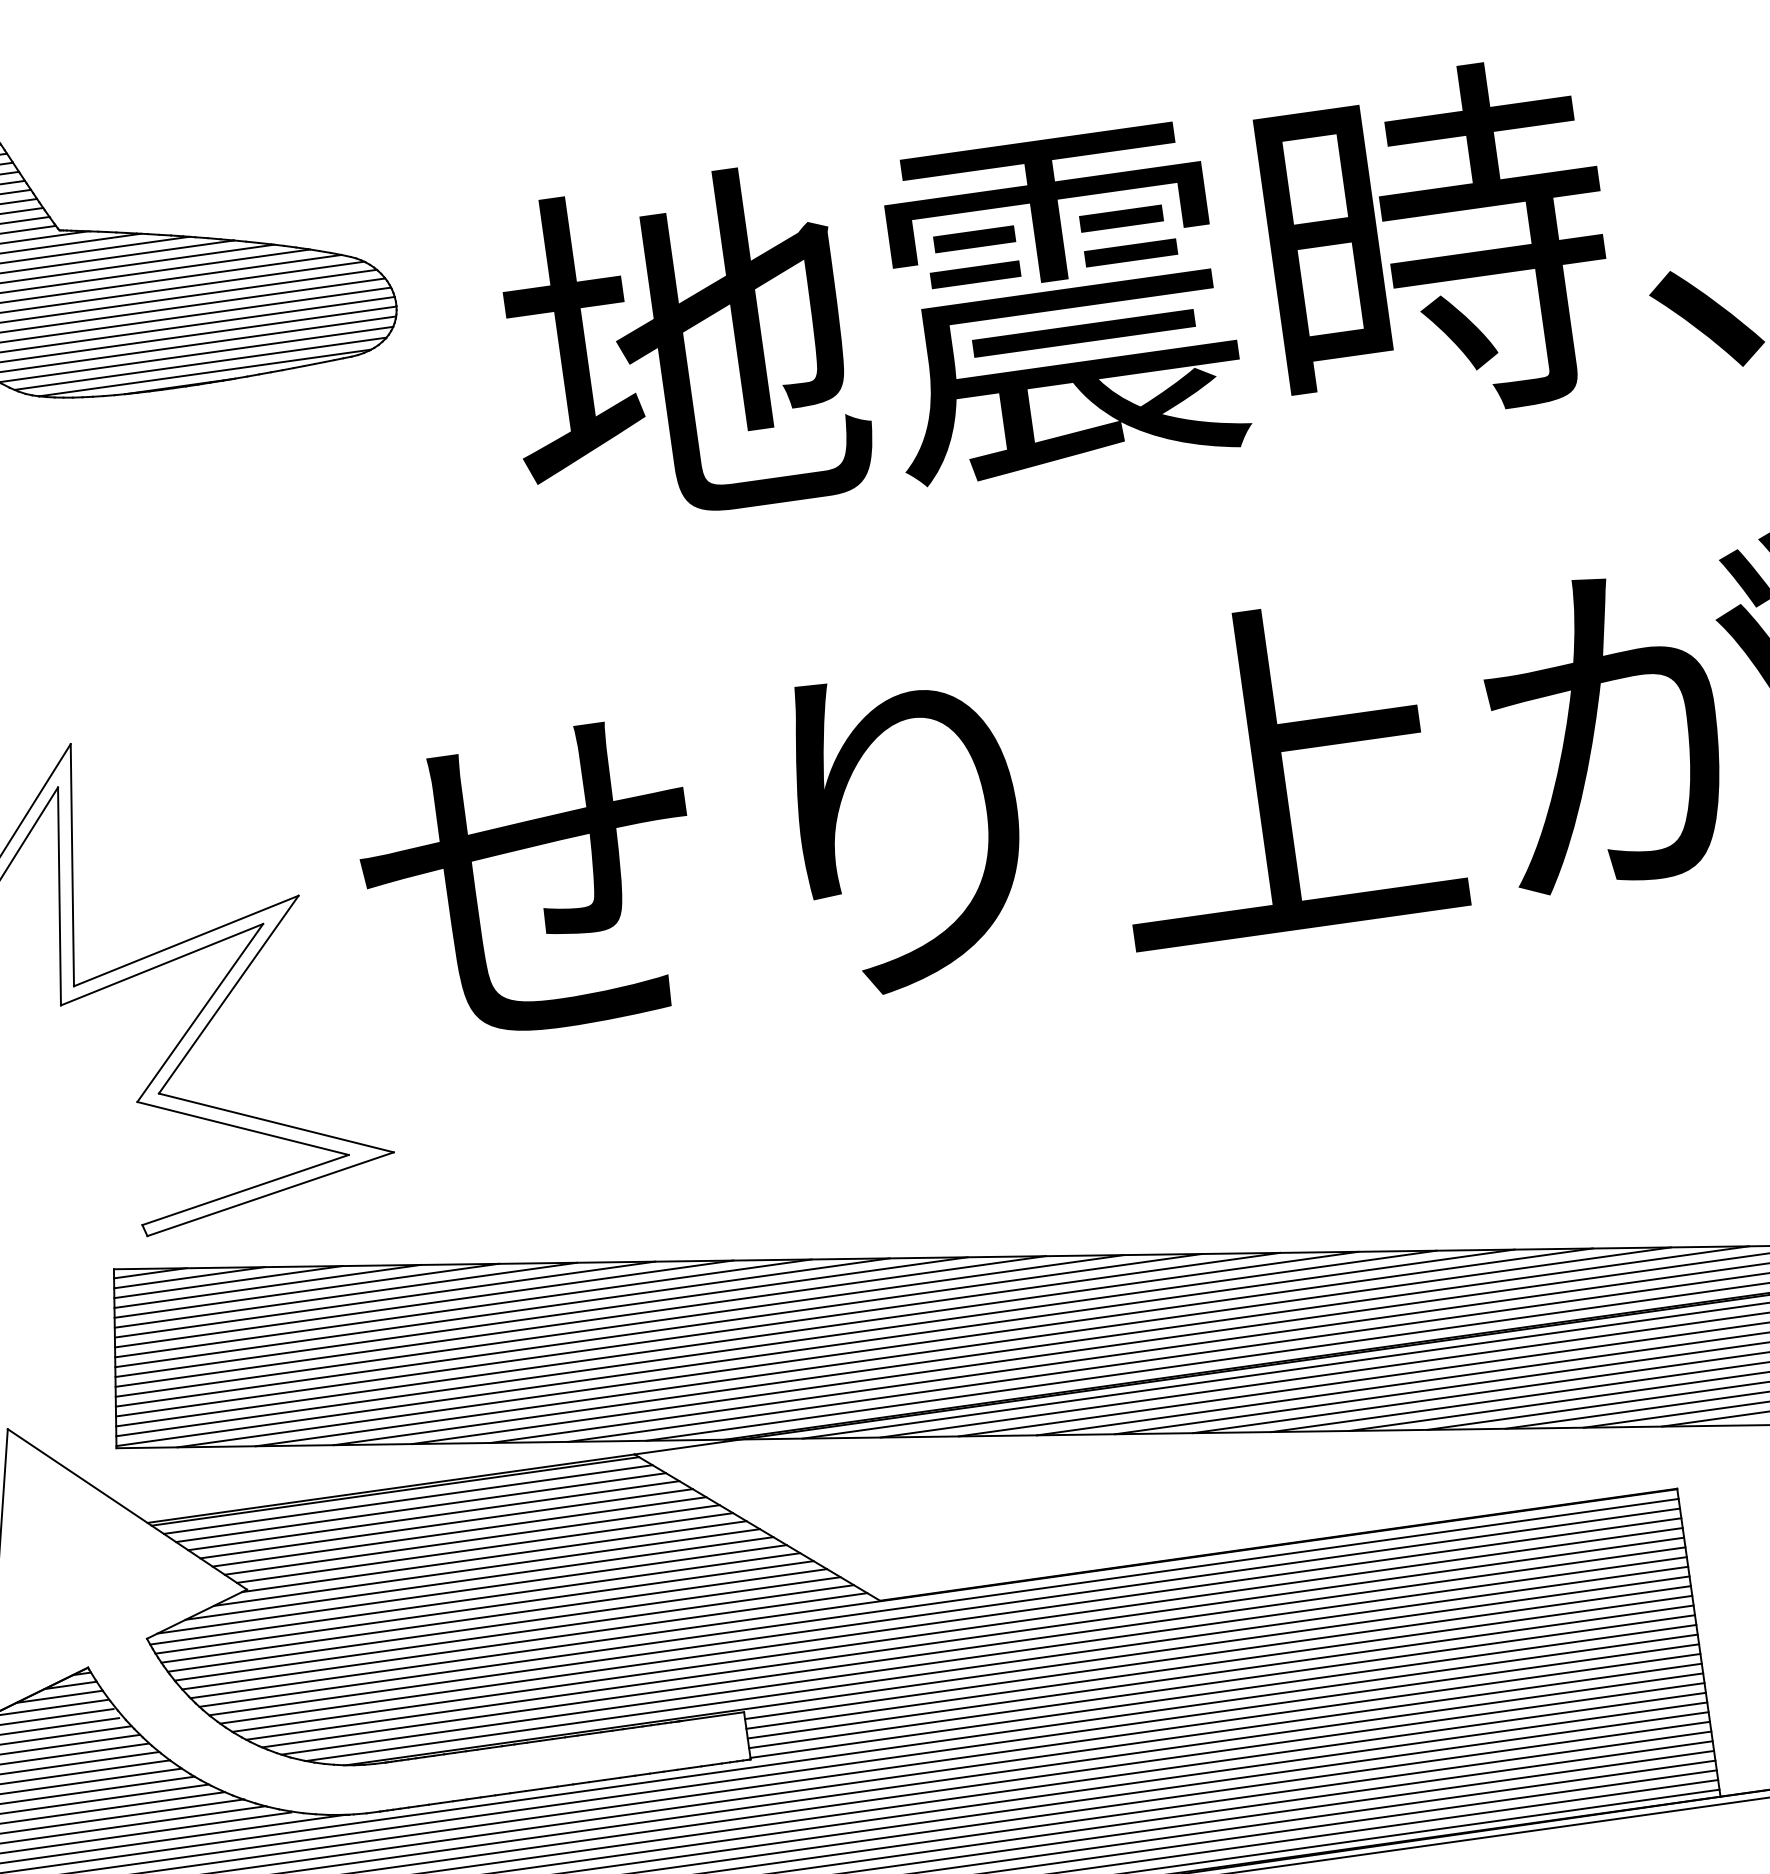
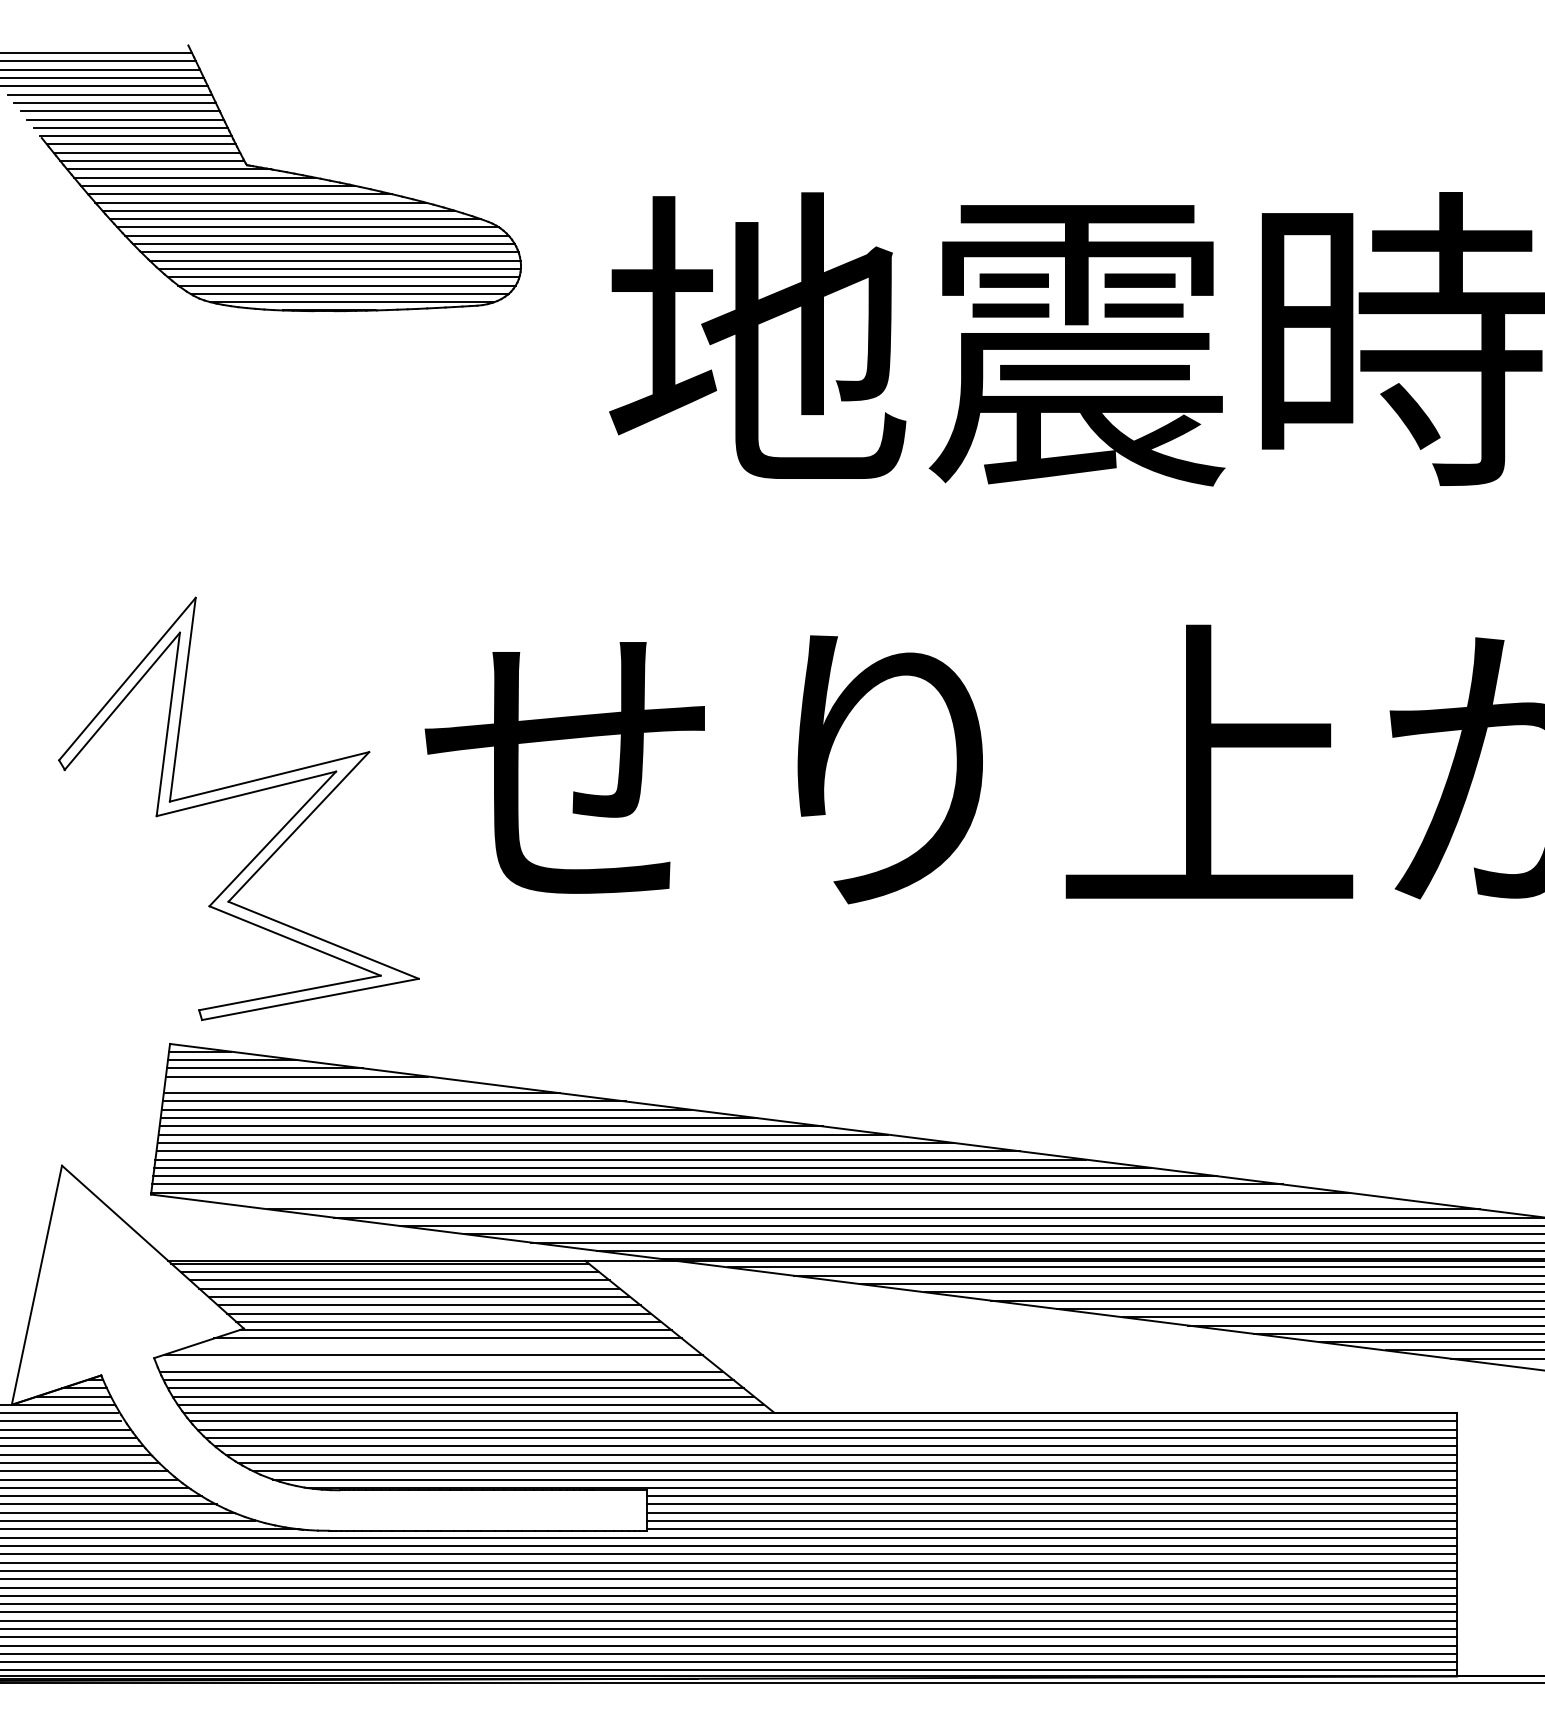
line: (306, 1290) -> (329, 1084), removed
line: (885, 1348) -> (808, 1201), removed
line: (479, 1578) -> (440, 1346), removed
line: (475, 1599) -> (434, 1363), removed

